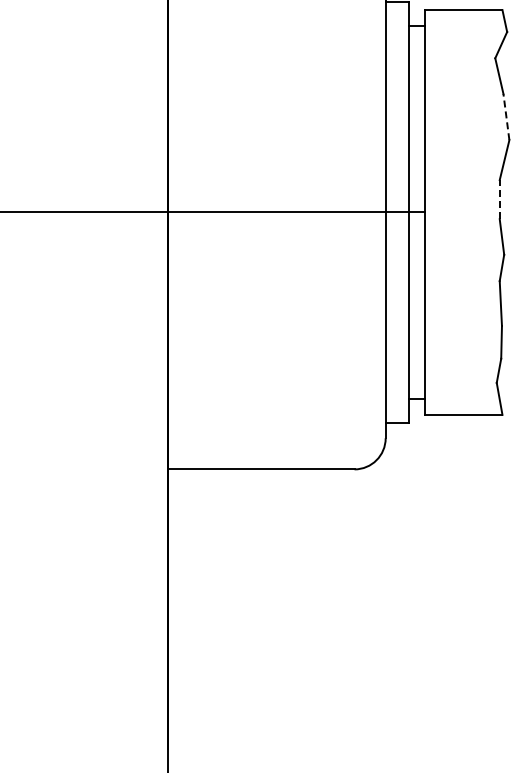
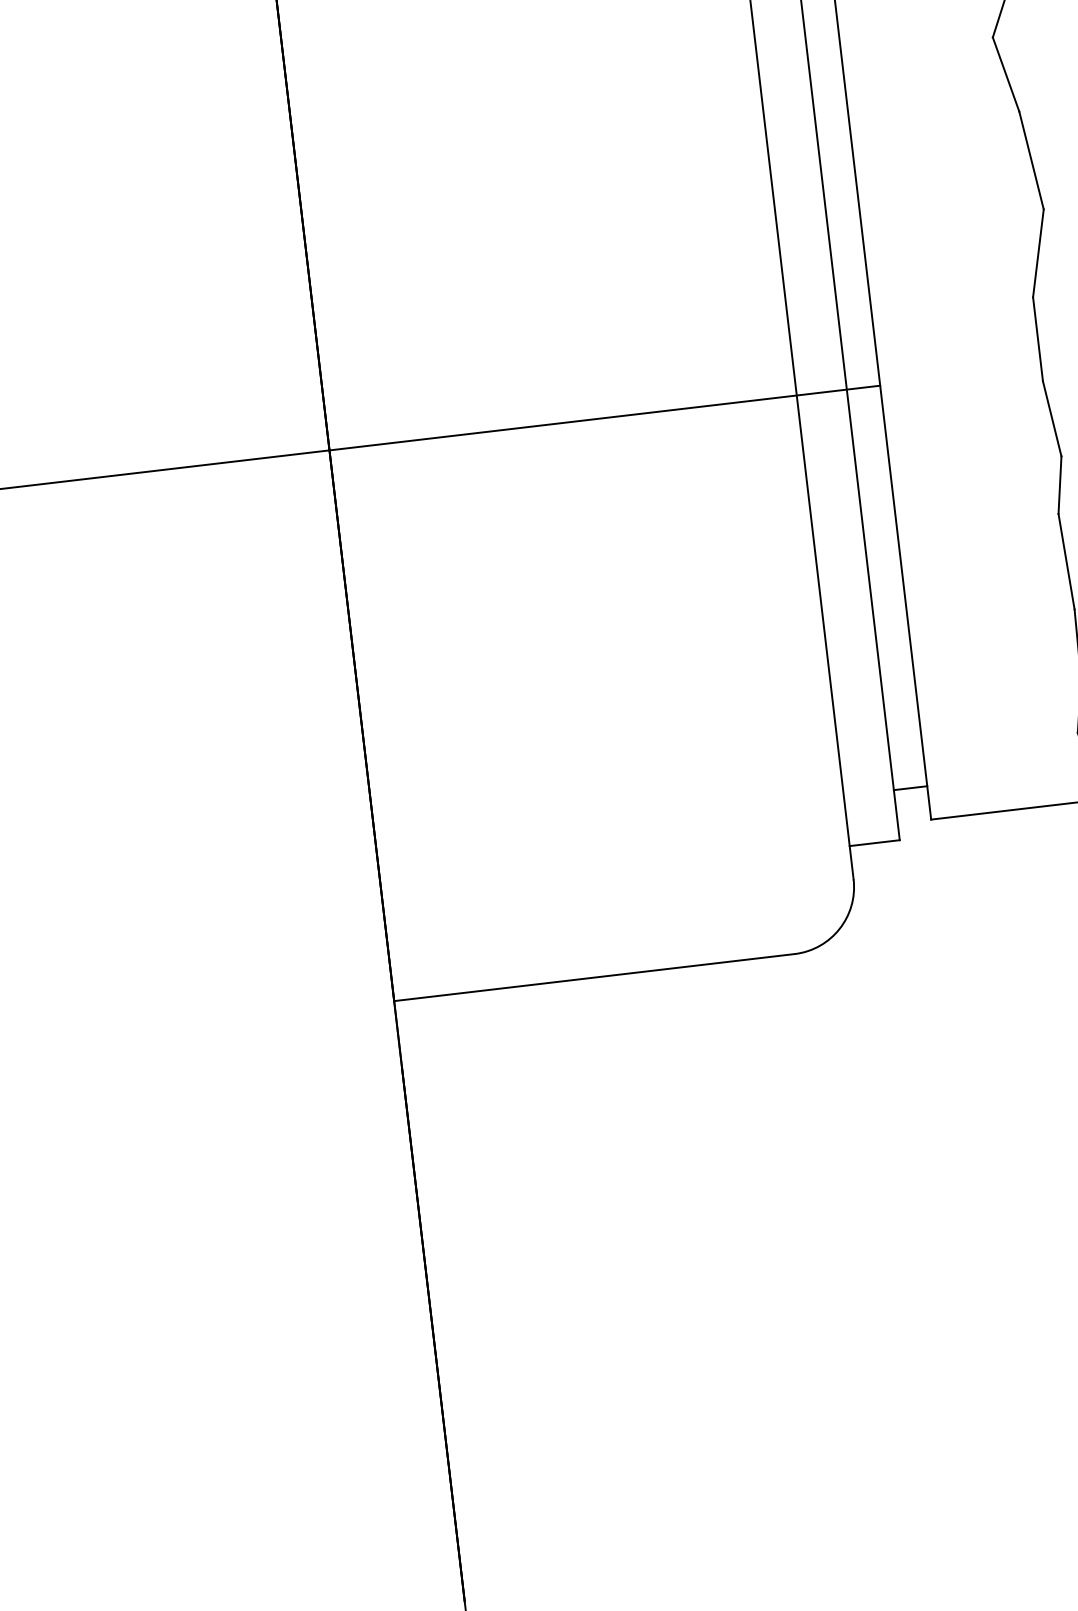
line: (506, 116) -> (1031, 159), dashed -> solid
line: (499, 199) -> (1037, 339), dashed -> solid

